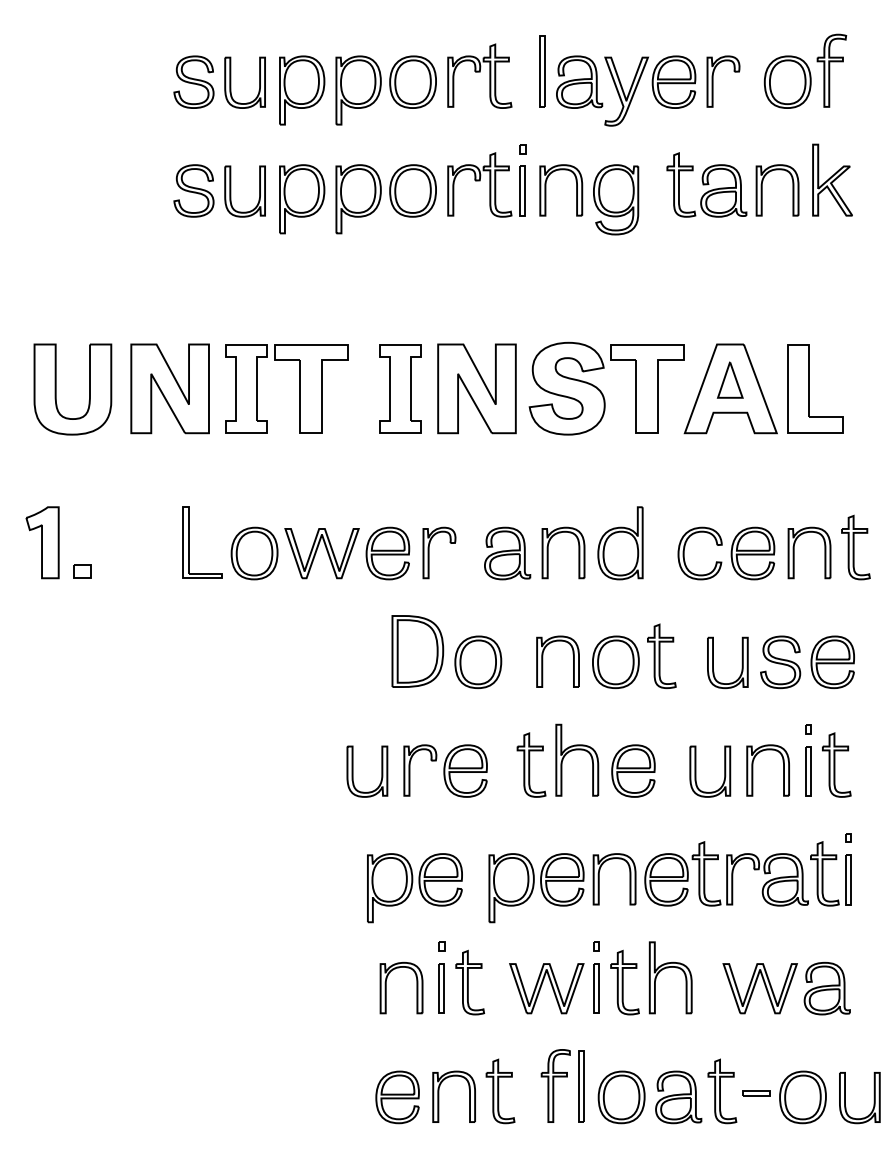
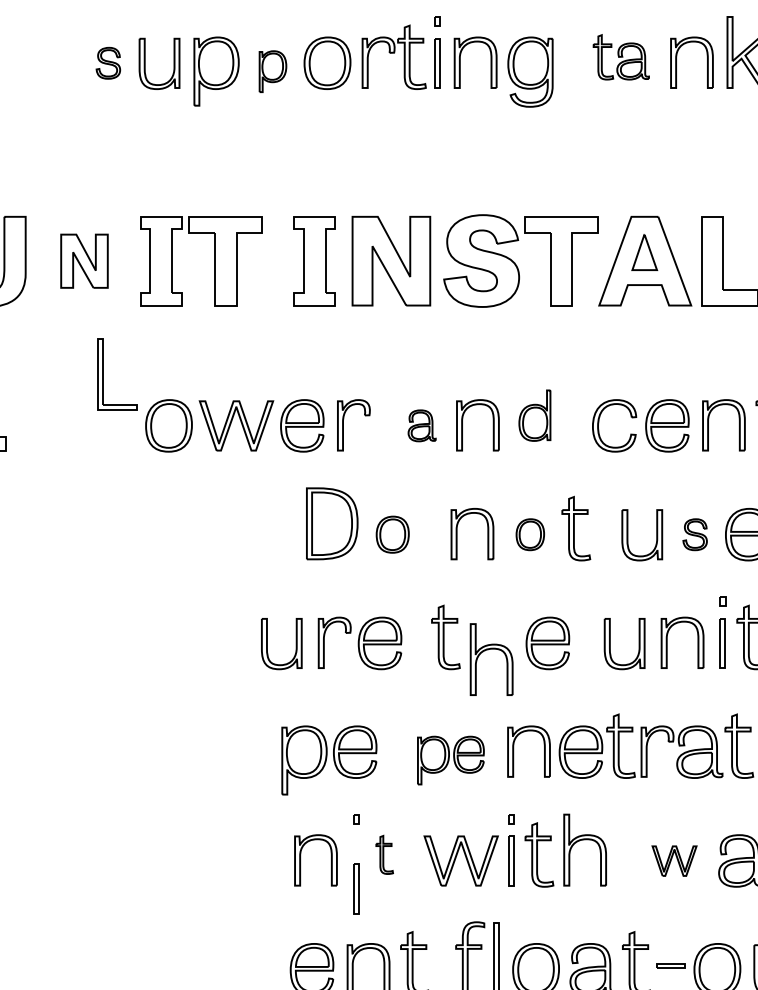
part: (706, 184) -> (620, 56), size x0.7
part: (193, 190) -> (107, 62), size x0.6
part: (358, 199) -> (272, 71), size x0.6
part: (169, 388) -> (83, 260), size x0.6
part: (189, 542) -> (103, 373), moved
part: (620, 543) -> (534, 415), size x0.7
part: (507, 553) -> (421, 425), size x0.6
part: (478, 662) -> (392, 534), size x0.7
part: (615, 662) -> (529, 534), size x0.6
part: (780, 662) -> (694, 534), size x0.6
part: (577, 750) -> (491, 649), moved
part: (536, 888) -> (450, 760), size x0.7
part: (470, 982) -> (384, 854), size x0.6
part: (441, 988) -> (355, 888), moved
part: (759, 988) -> (673, 860), size x0.6

